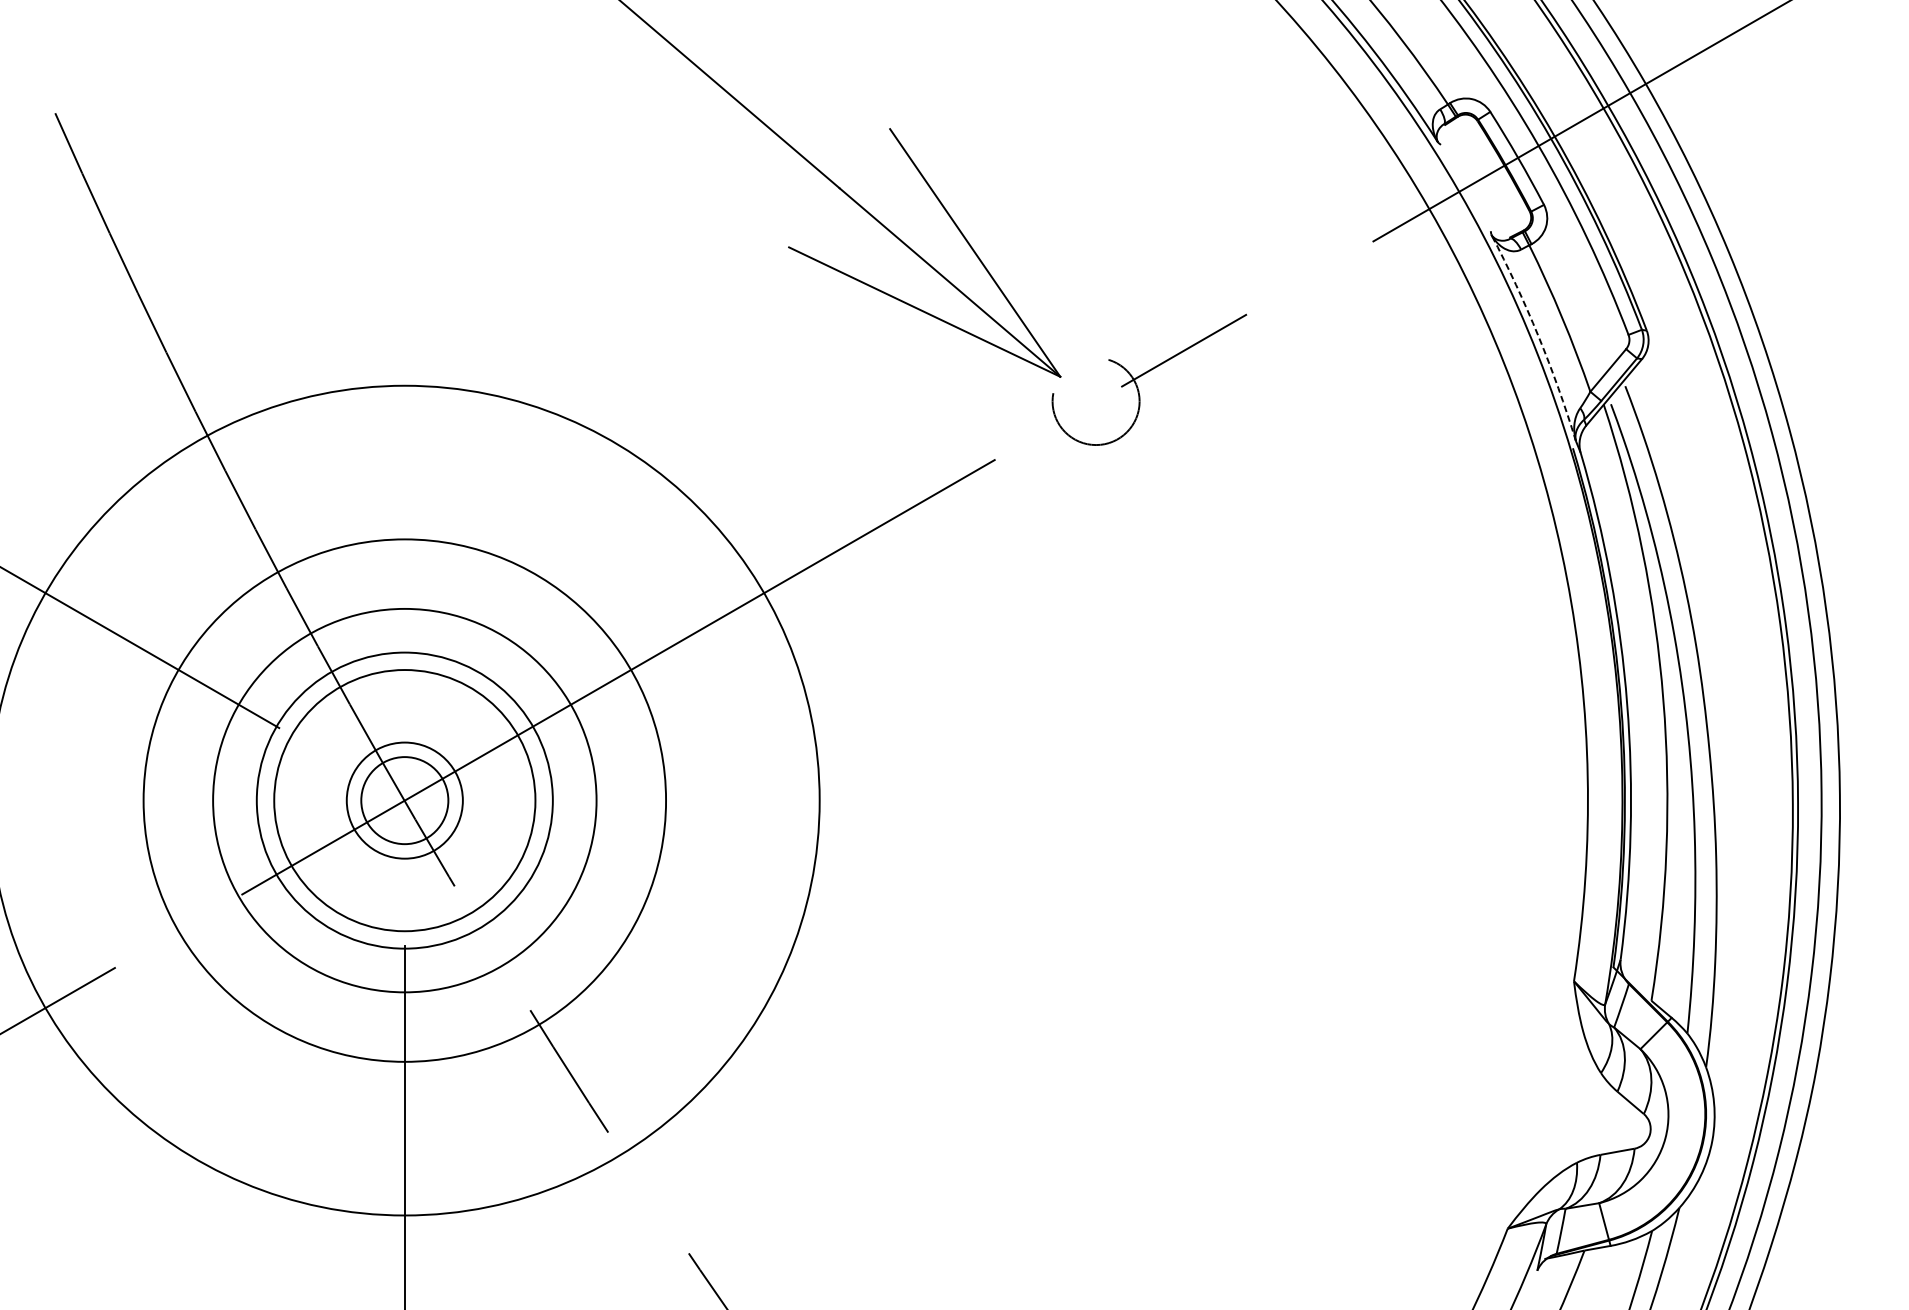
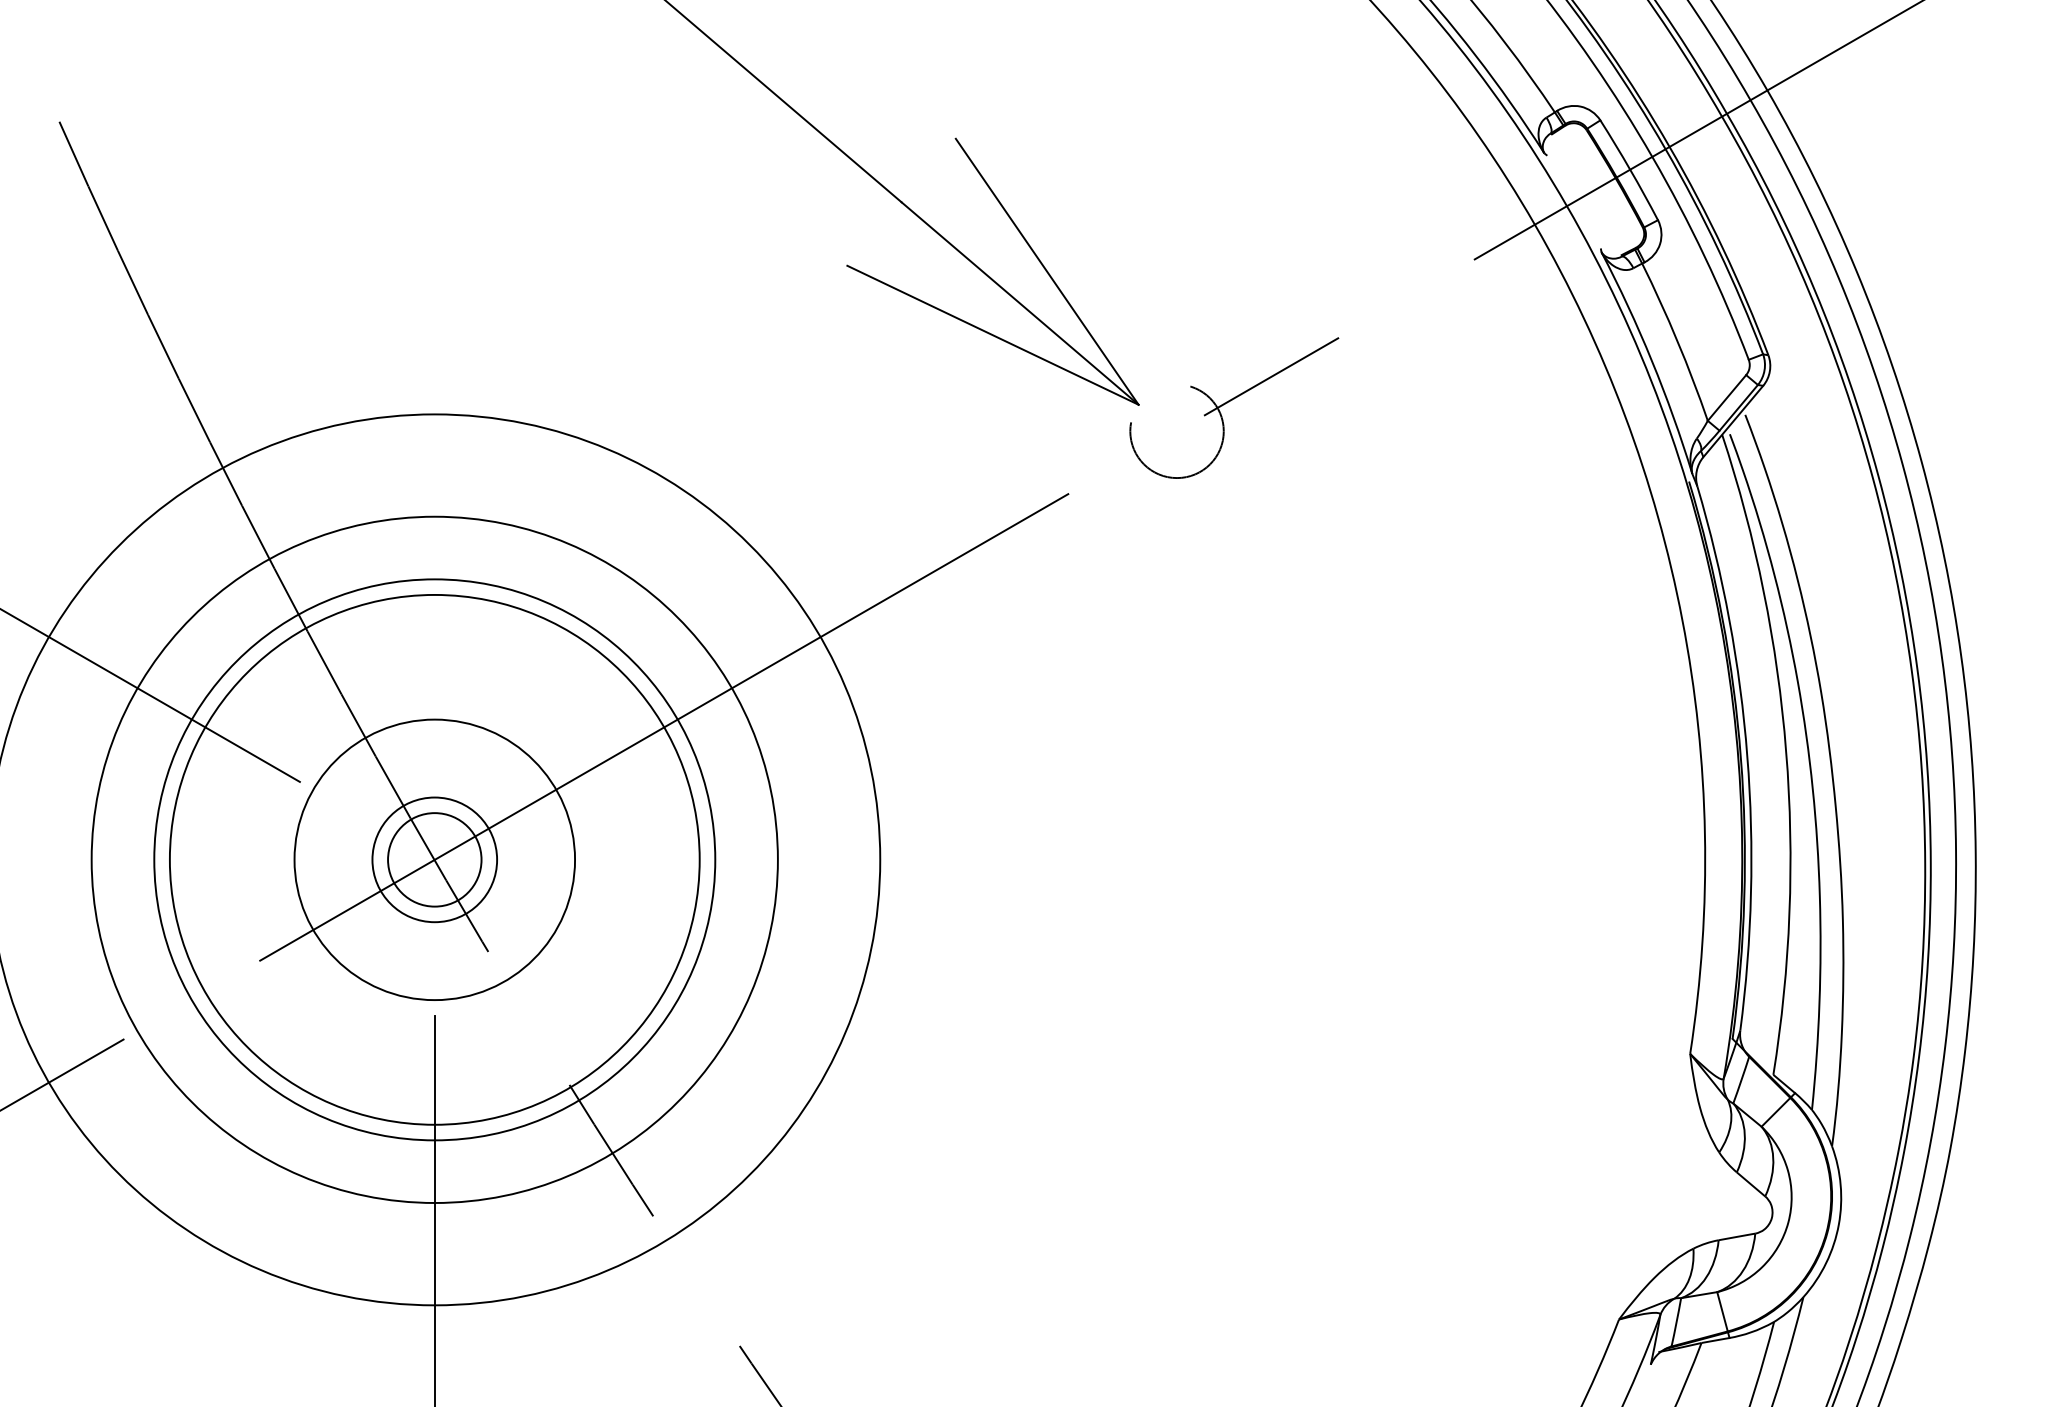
arc: (1537, 335) -> (1651, 360), dashed -> solid
circle: (404, 800) -> (434, 859), size x1.67
circle: (404, 800) -> (434, 859), size x1.67

